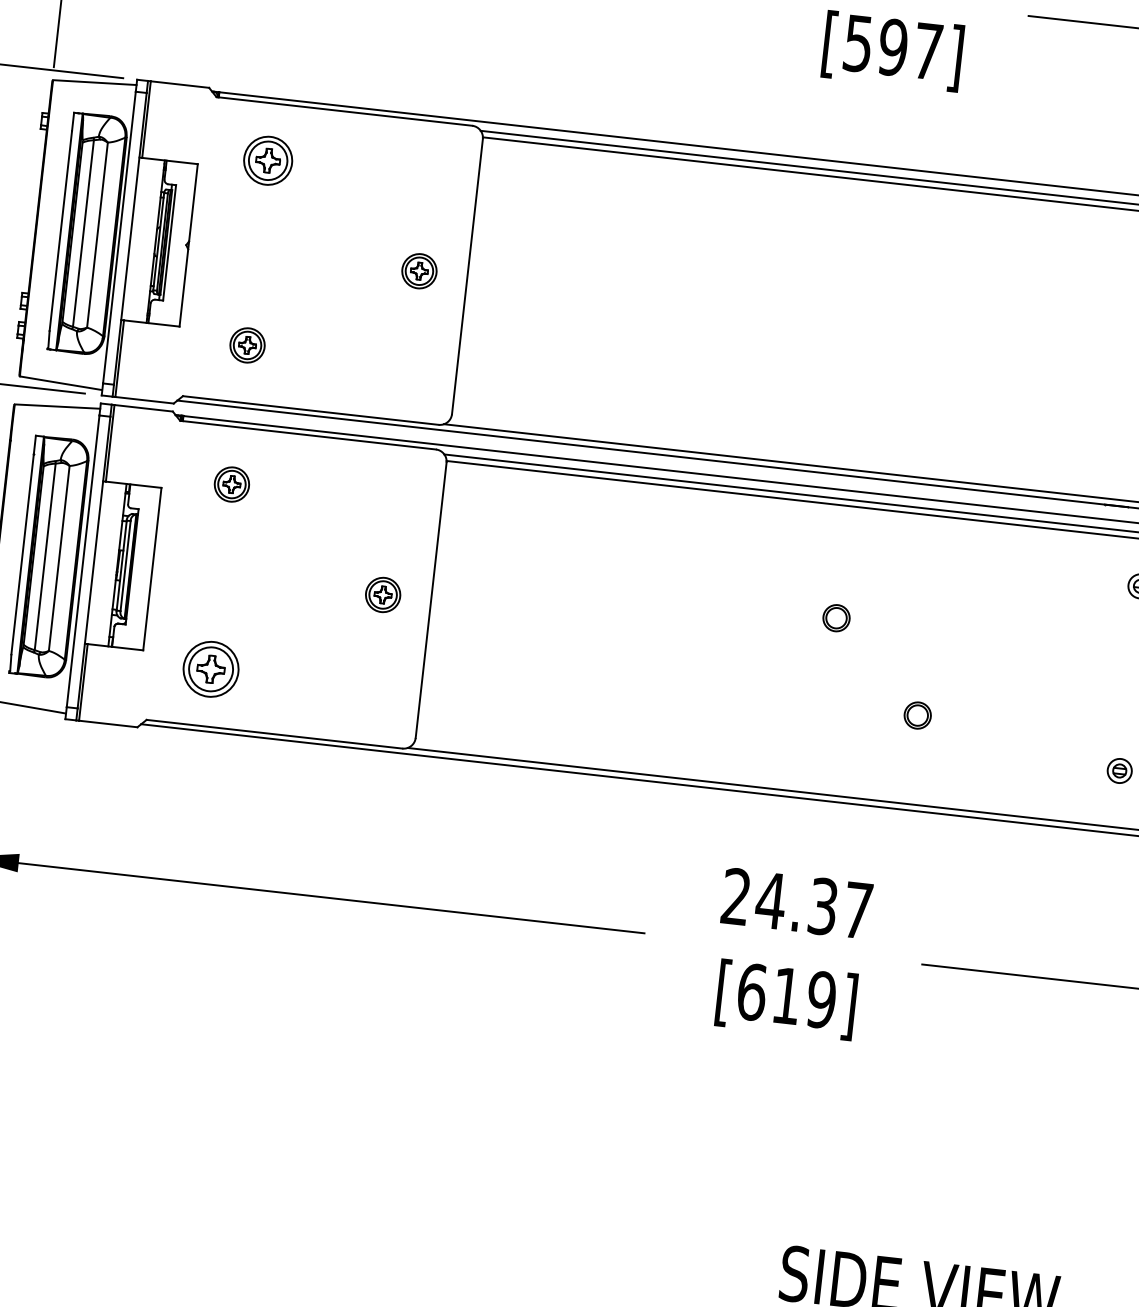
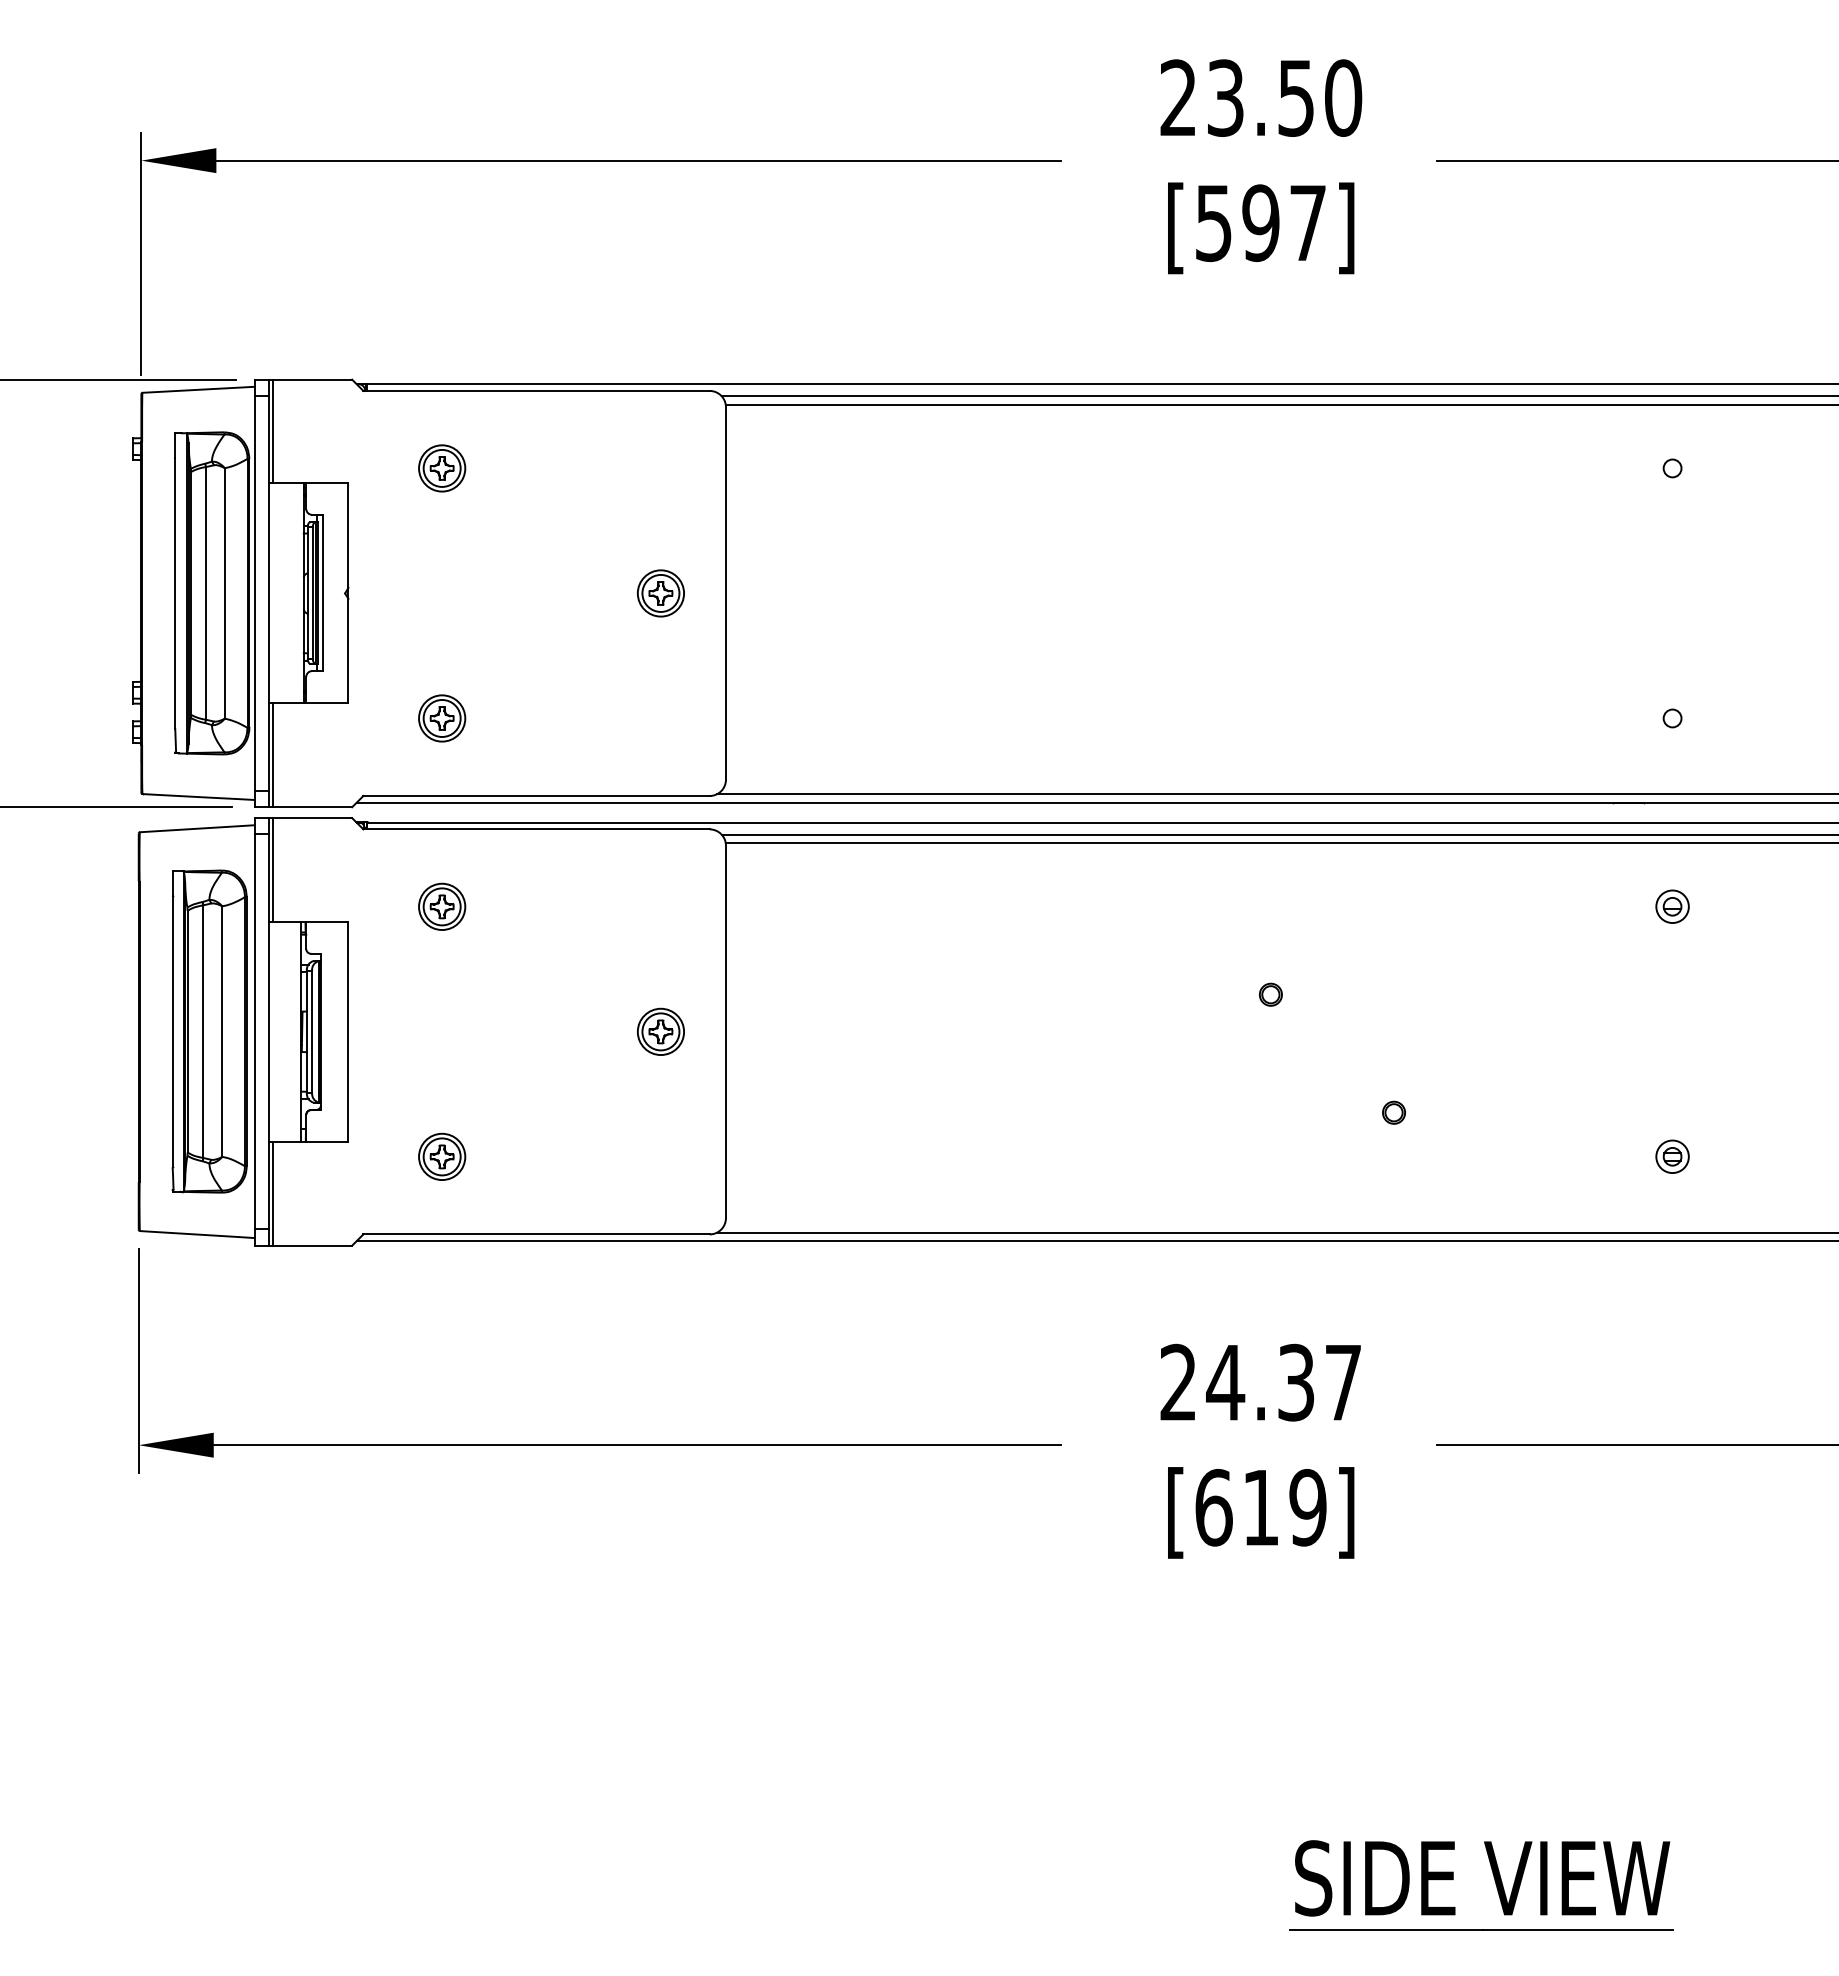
part: (268, 160) -> (442, 468), size x0.71
part: (836, 617) -> (1270, 994), size x0.62
part: (211, 668) -> (442, 1156), size x0.62
part: (917, 715) -> (1393, 1112), size x0.62

